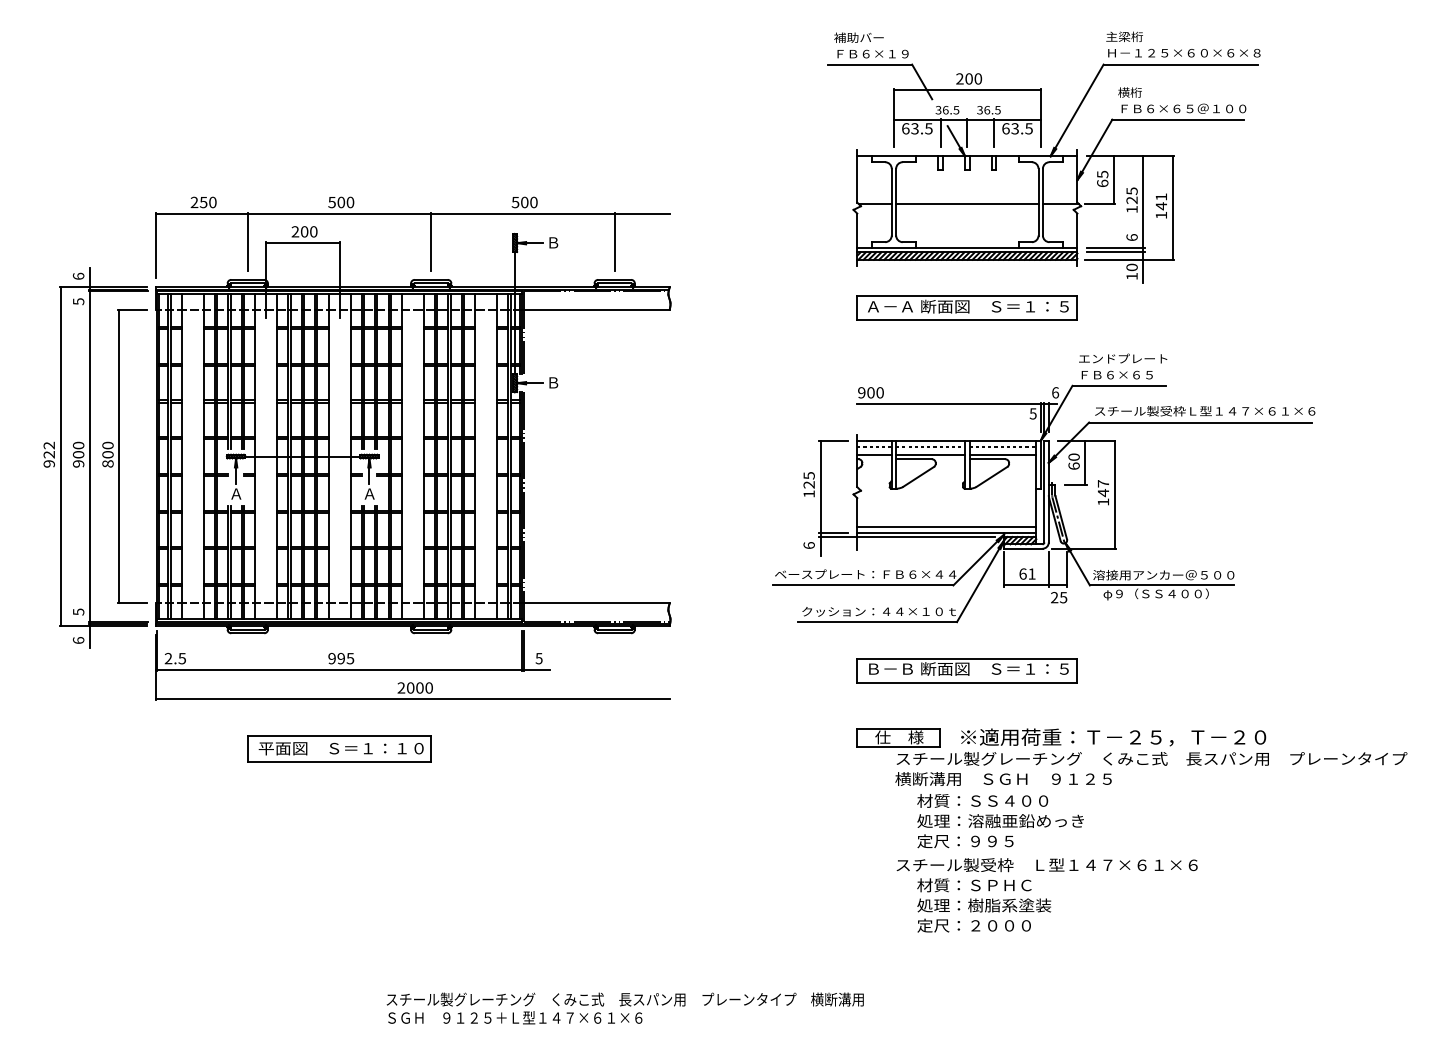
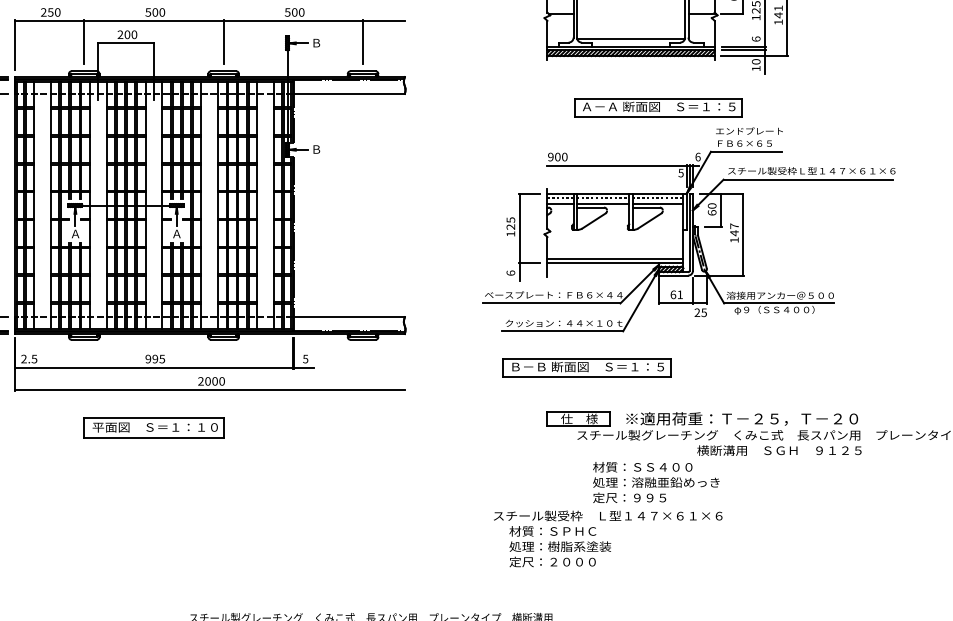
line: (967, 204) -> (631, 39), moved
part: (966, 307) -> (657, 107), moved
line: (906, 537) -> (584, 267), removed
part: (966, 670) -> (586, 368), moved
text: (1003, 778) -> (779, 450), moved
text: (1046, 895) -> (607, 539), moved

